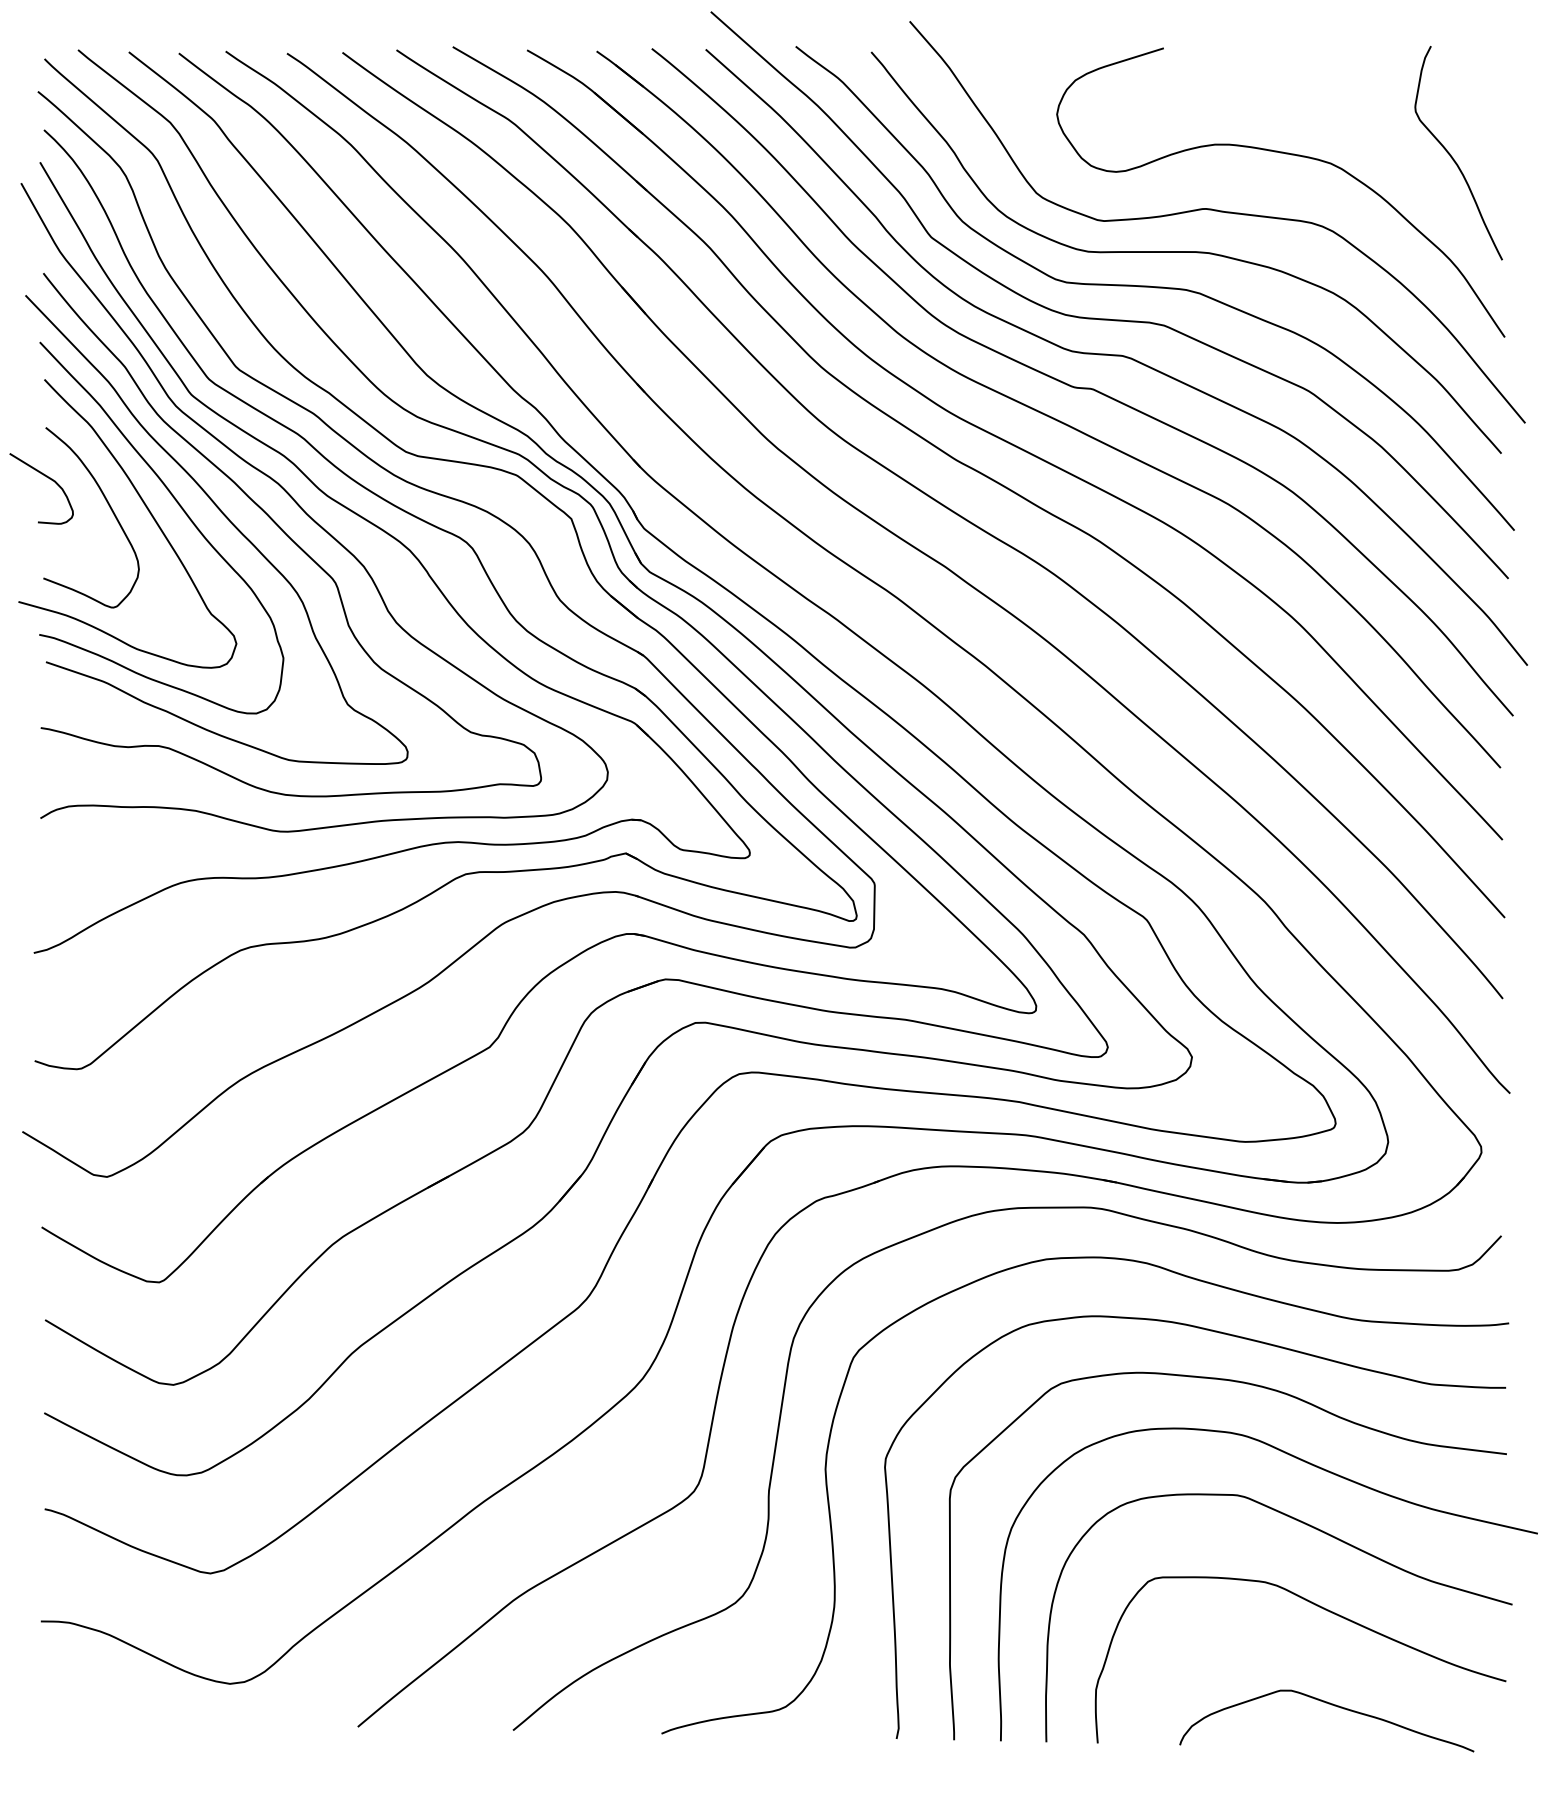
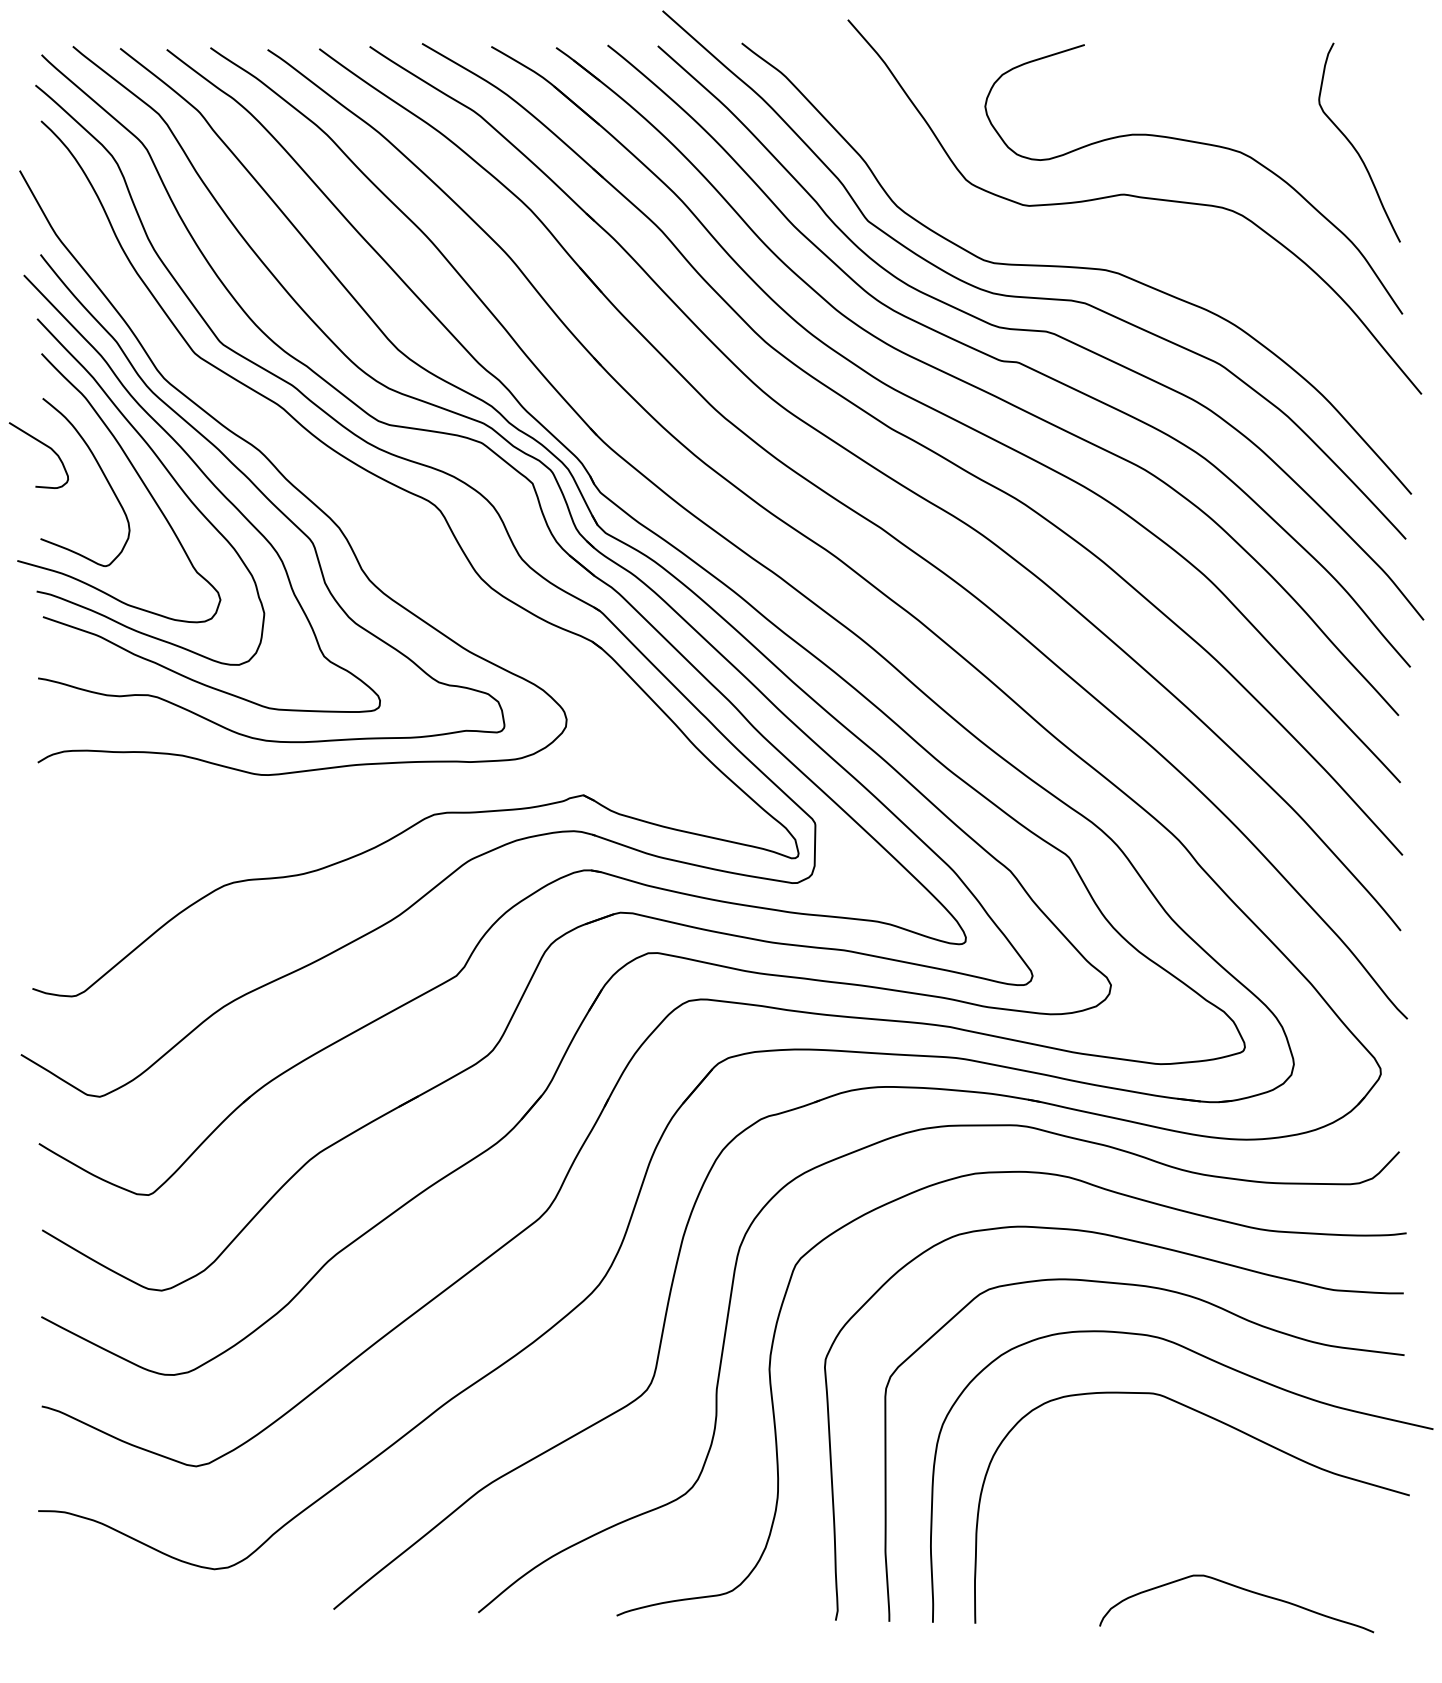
curve: (1185, 252) -> (1104, 235), removed
part: (402, 545) -> (375, 508), removed
curve: (1325, 1610) -> (1235, 1500), removed

